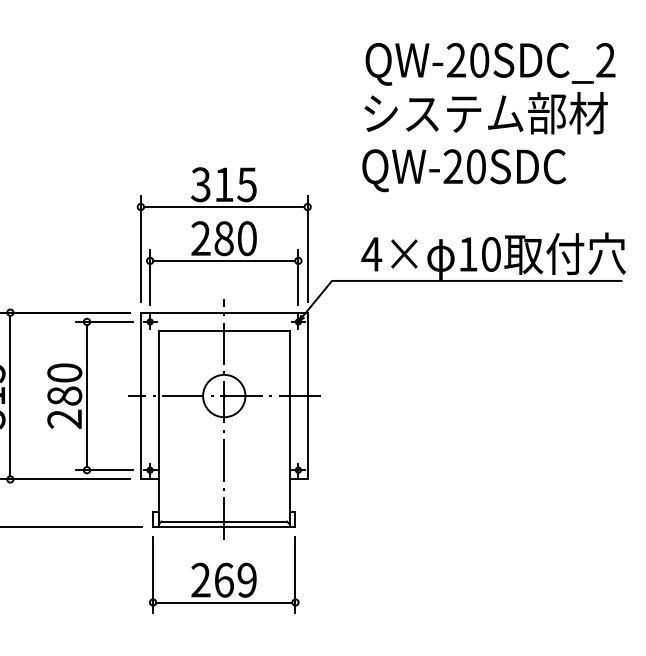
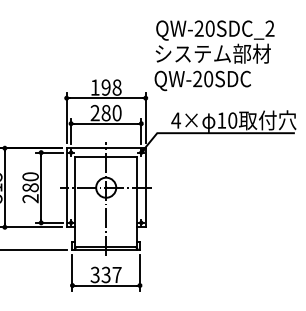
text: (488, 116) -> (214, 55), moved
text: (222, 184) -> (105, 87), 315 -> 198
text: (222, 579) -> (105, 274), 269 -> 337

